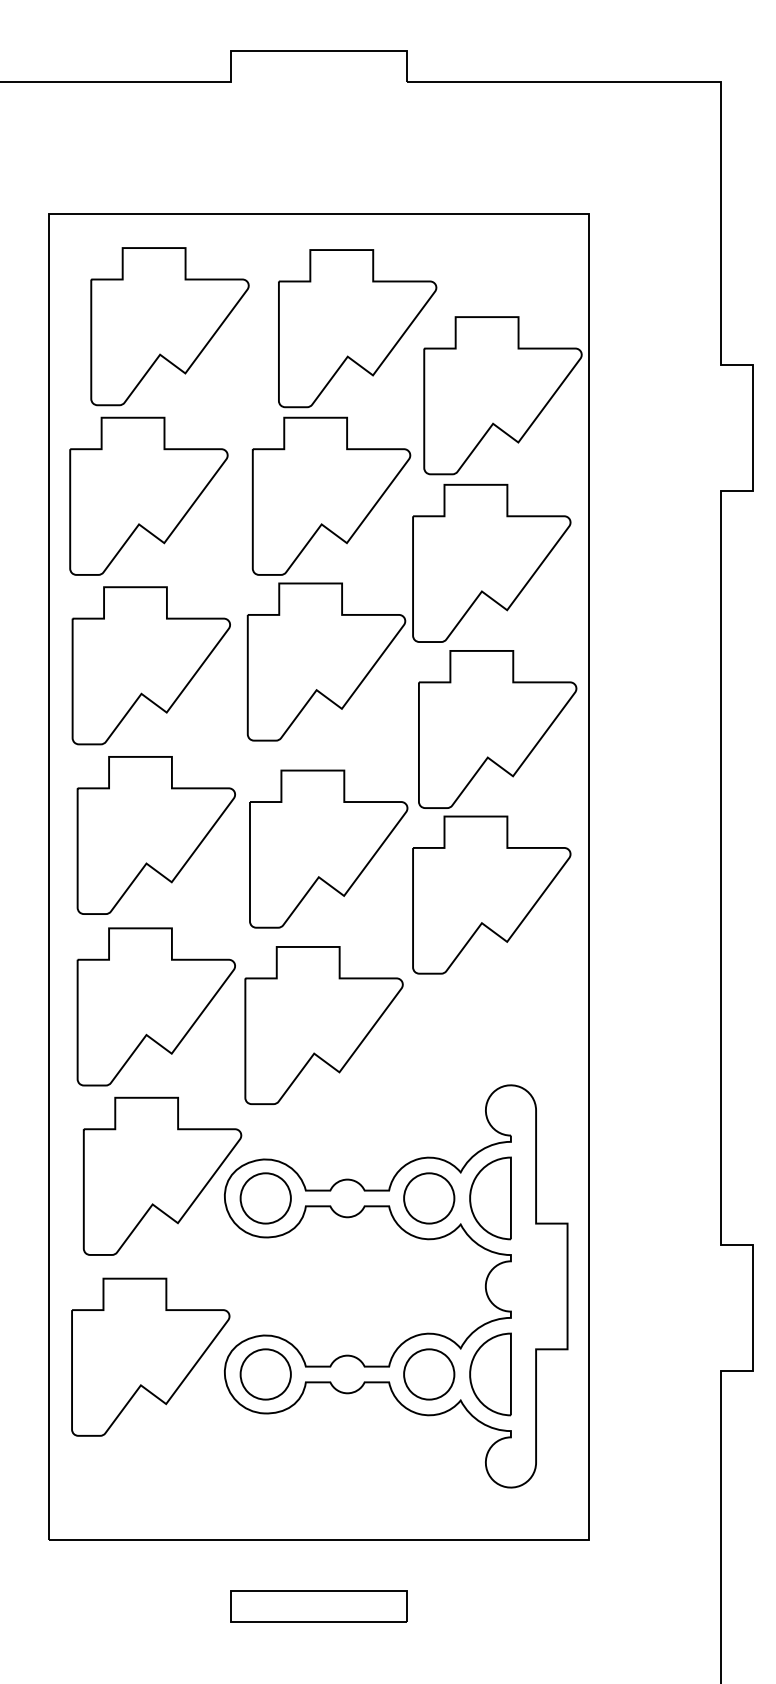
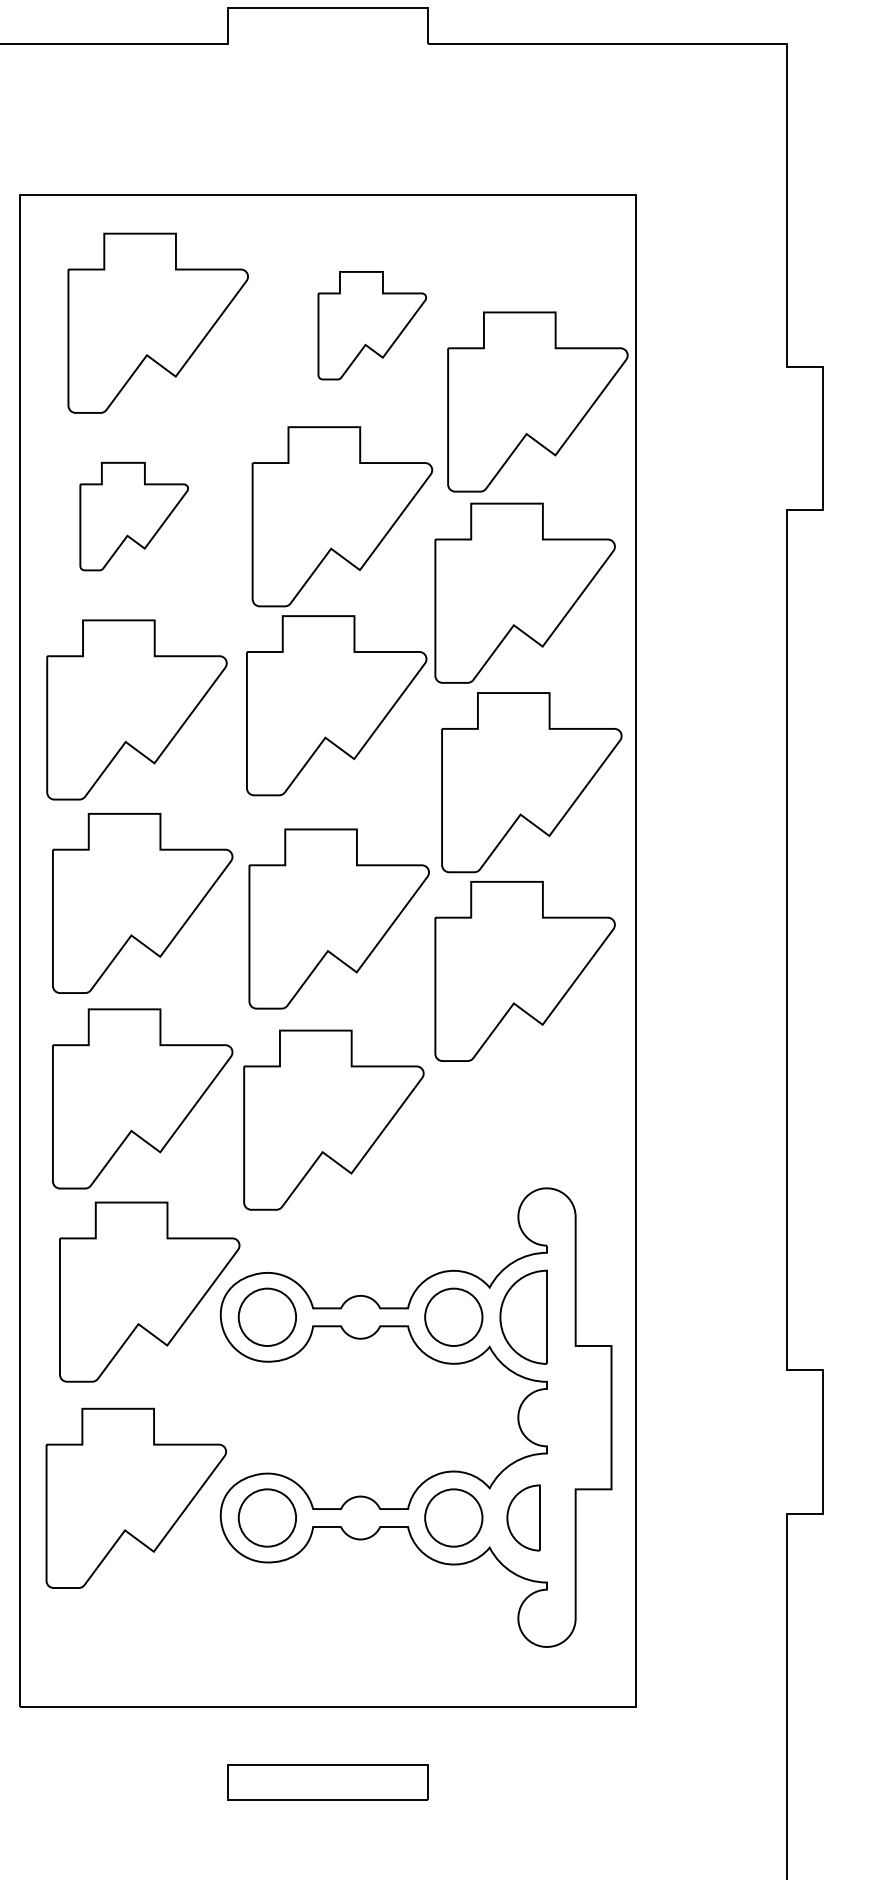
part: (357, 328) -> (372, 325), size x0.6
part: (148, 495) -> (133, 515), size x0.6
part: (490, 1374) -> (523, 1518), size x0.7

